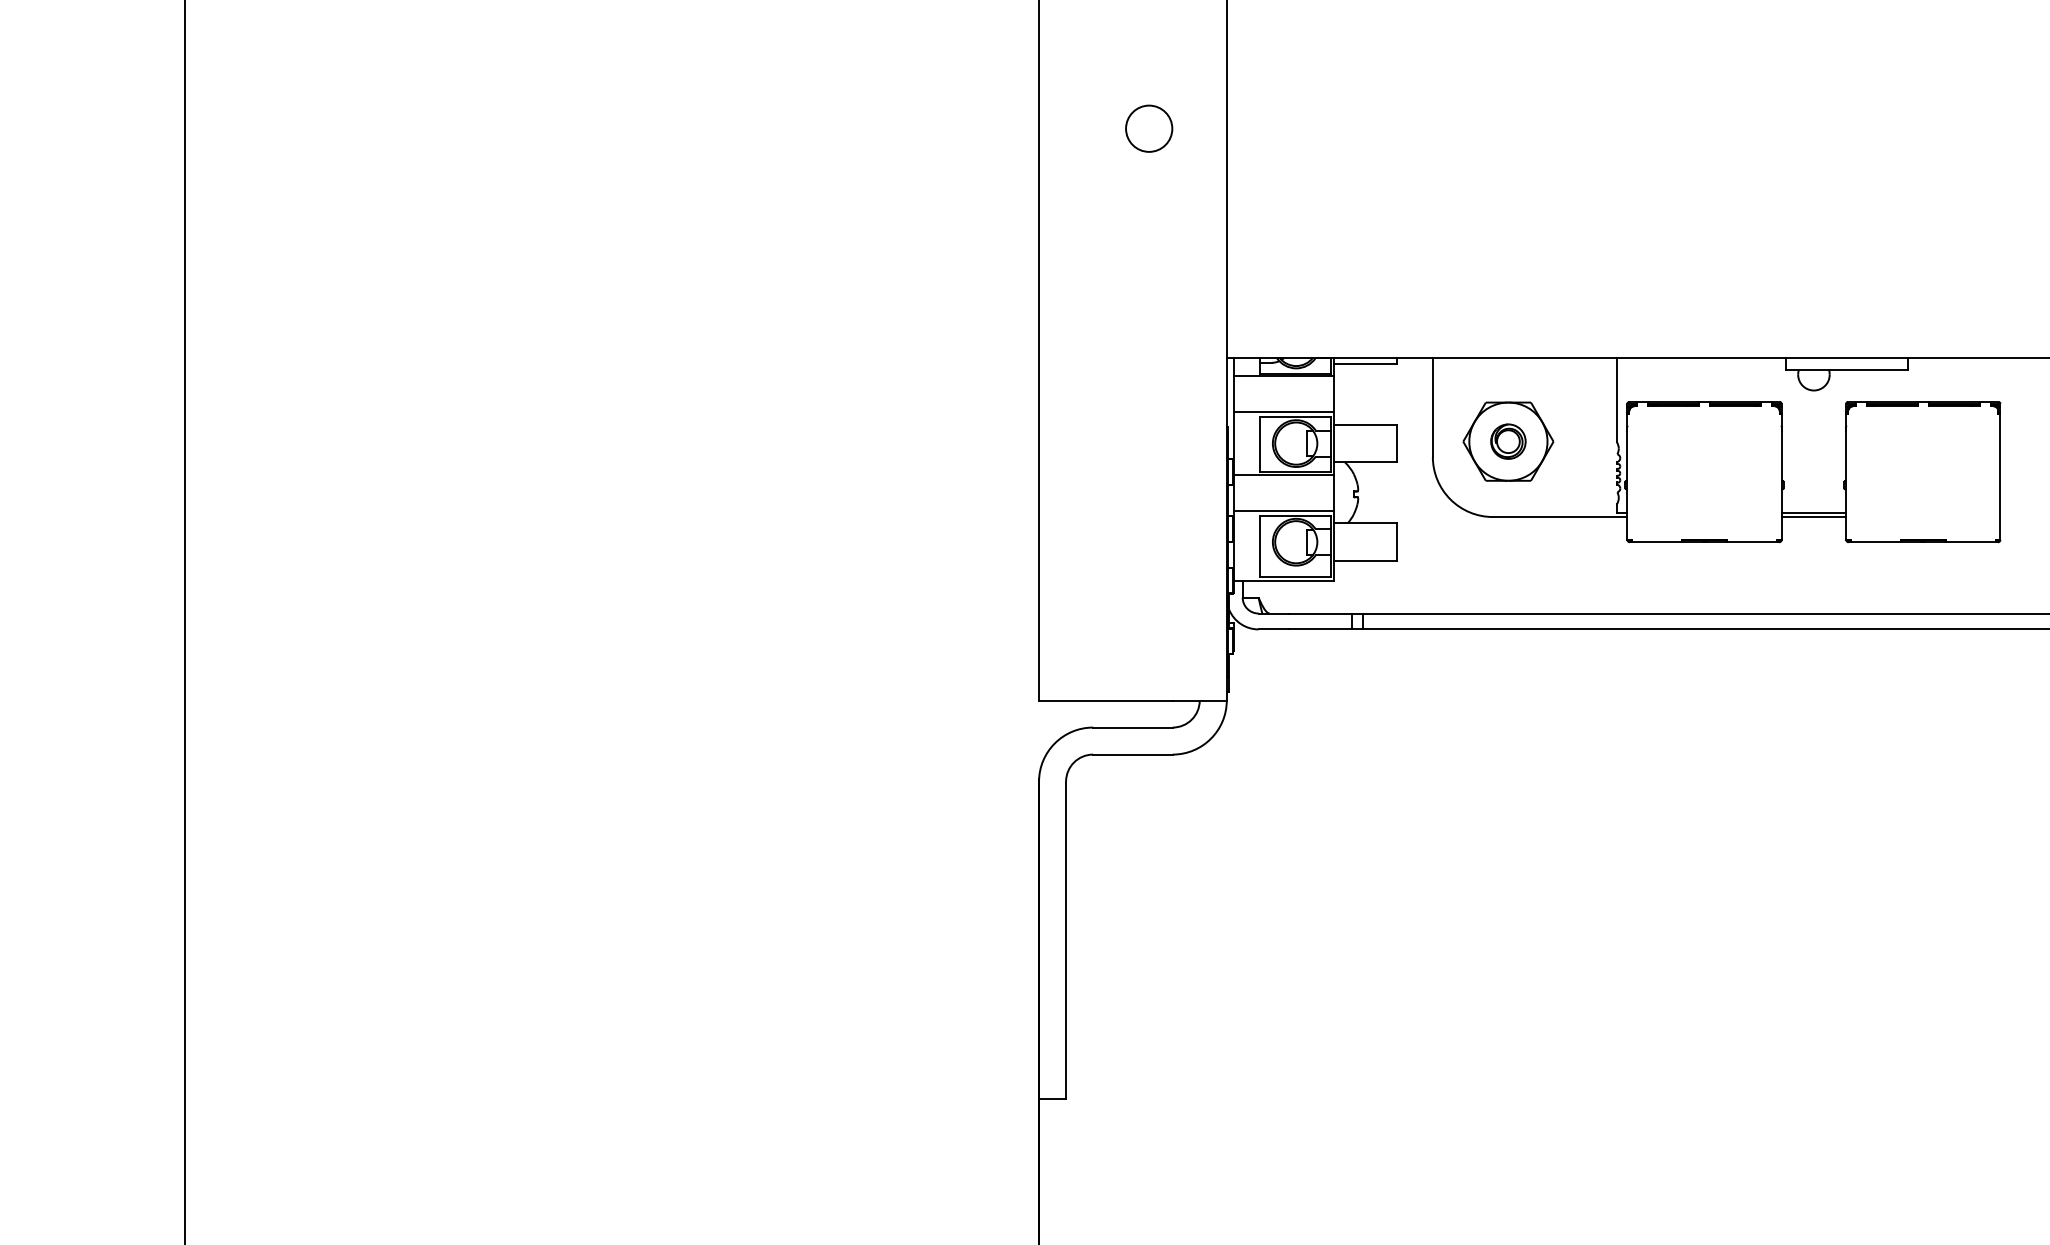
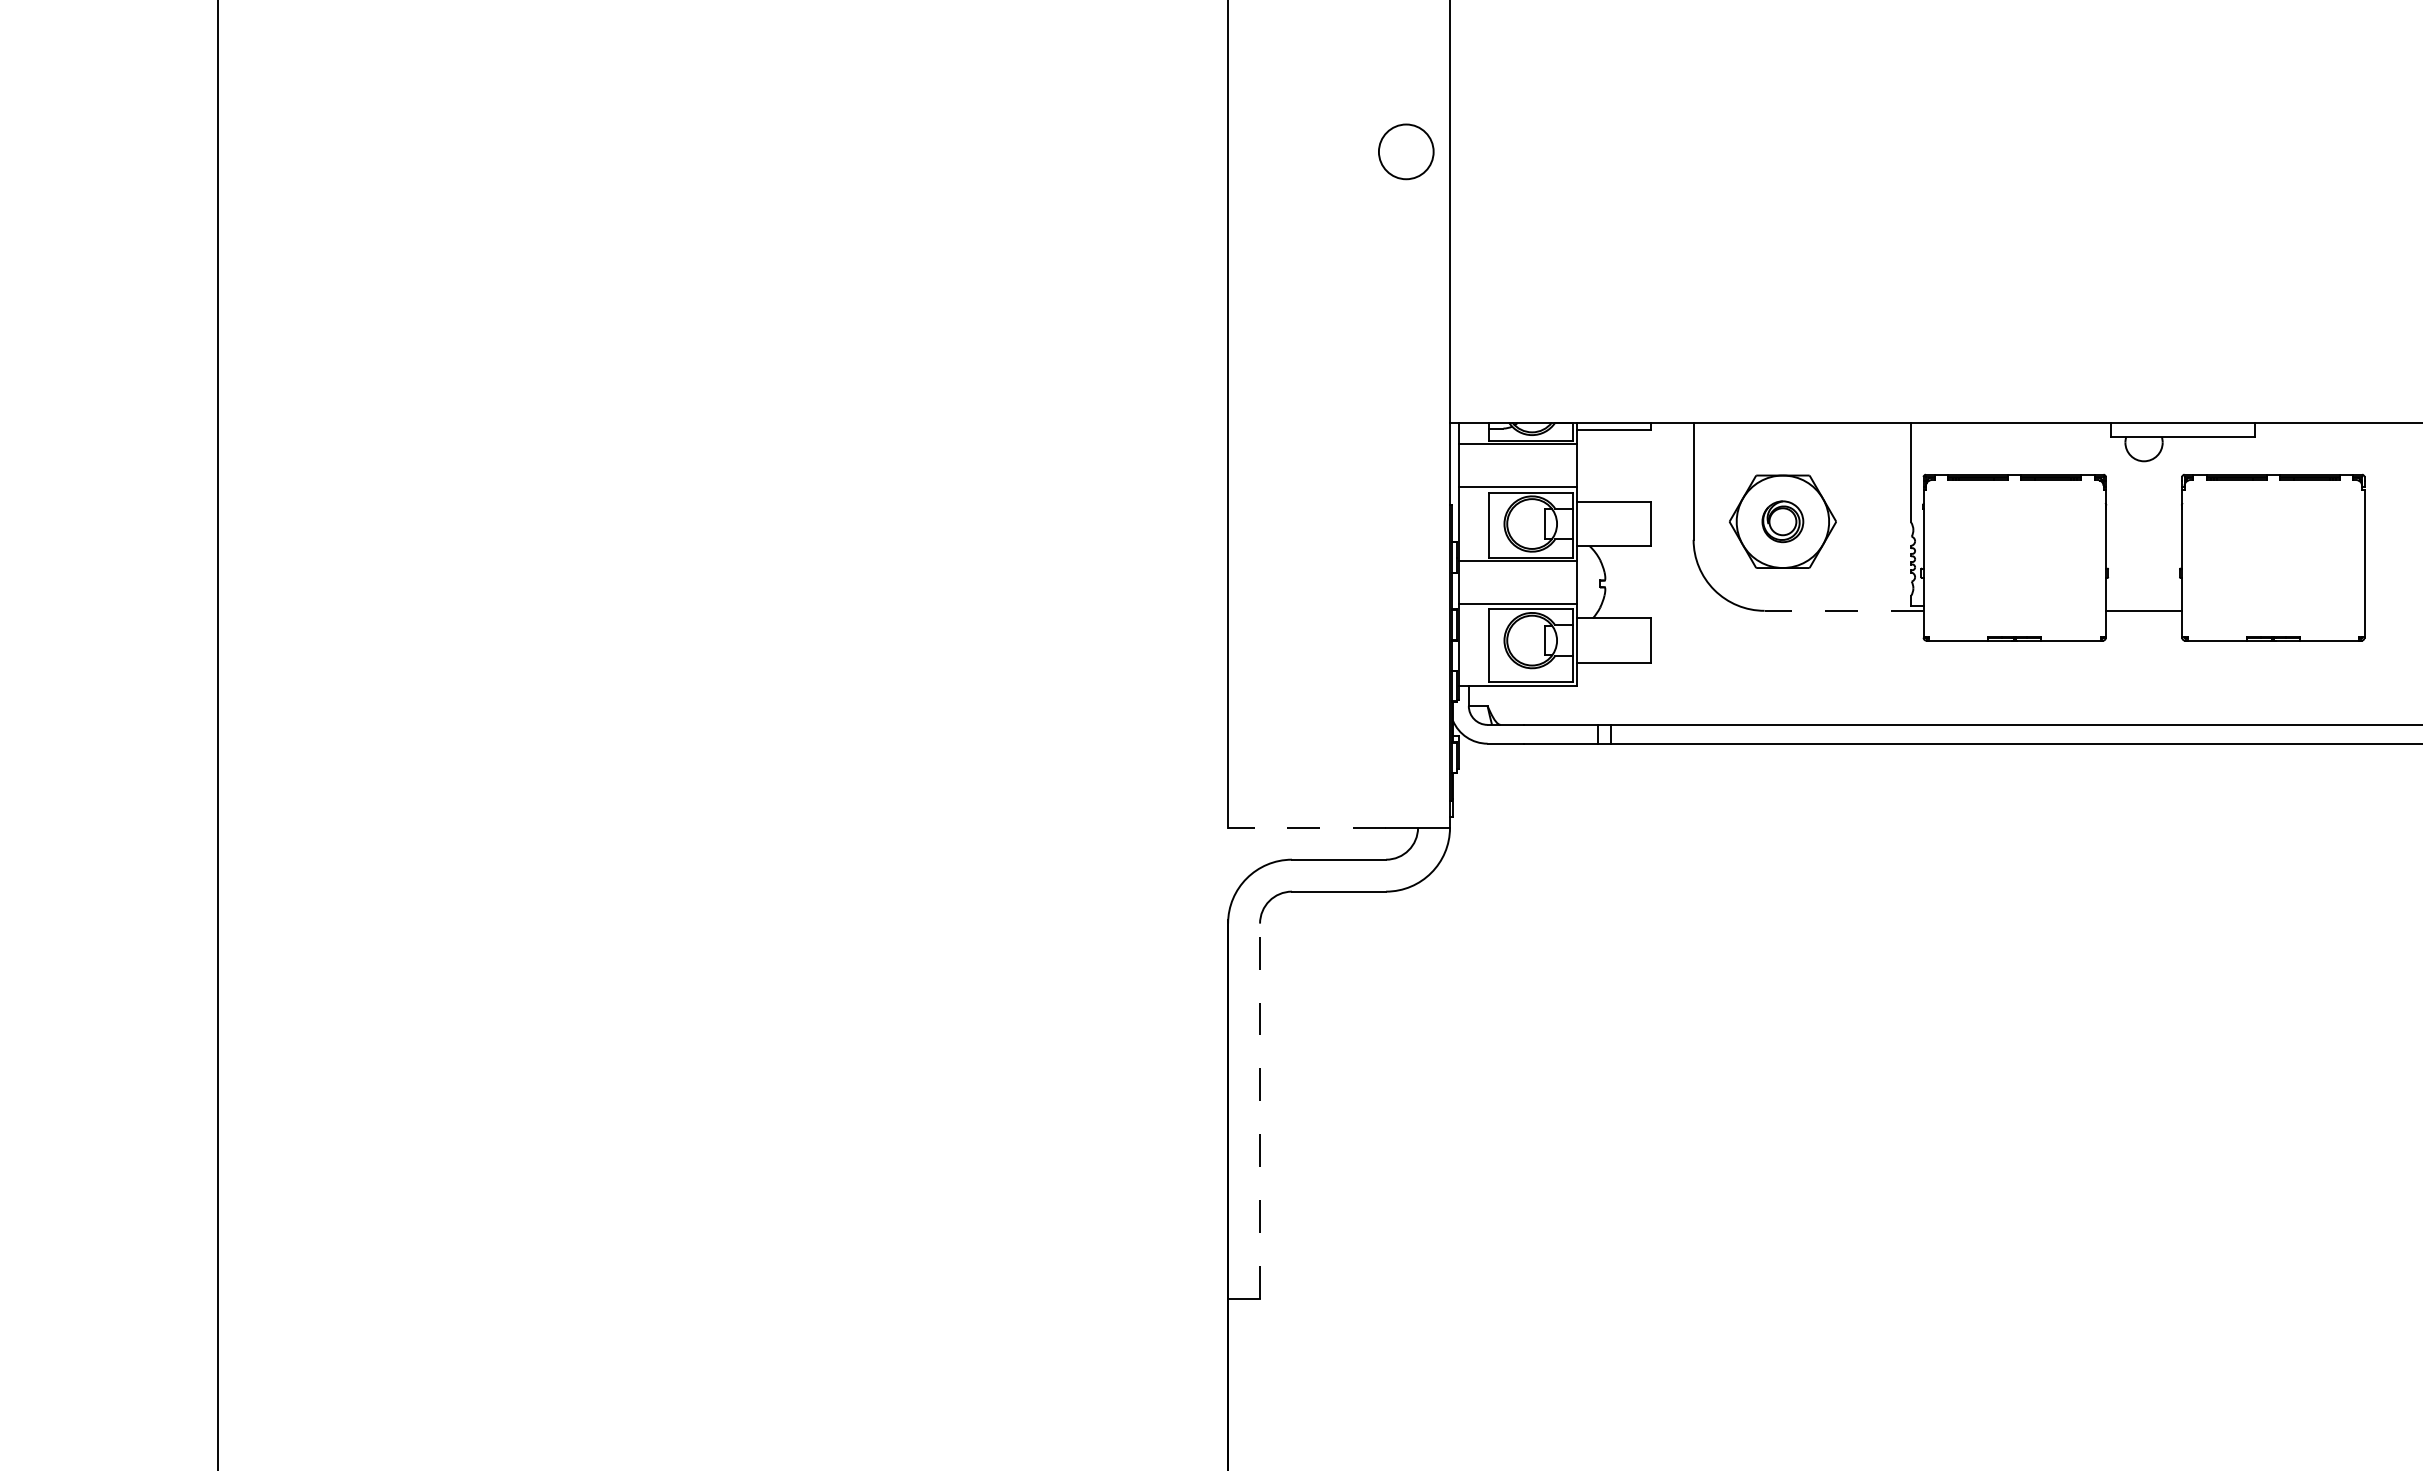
circle: (1149, 128) -> (1406, 151), moved
line: (1813, 512) -> (2143, 605), removed
line: (1560, 516) -> (1844, 610), solid -> dashed
line: (1105, 700) -> (1306, 827), solid -> dashed
line: (1066, 939) -> (1260, 1110), solid -> dashed

